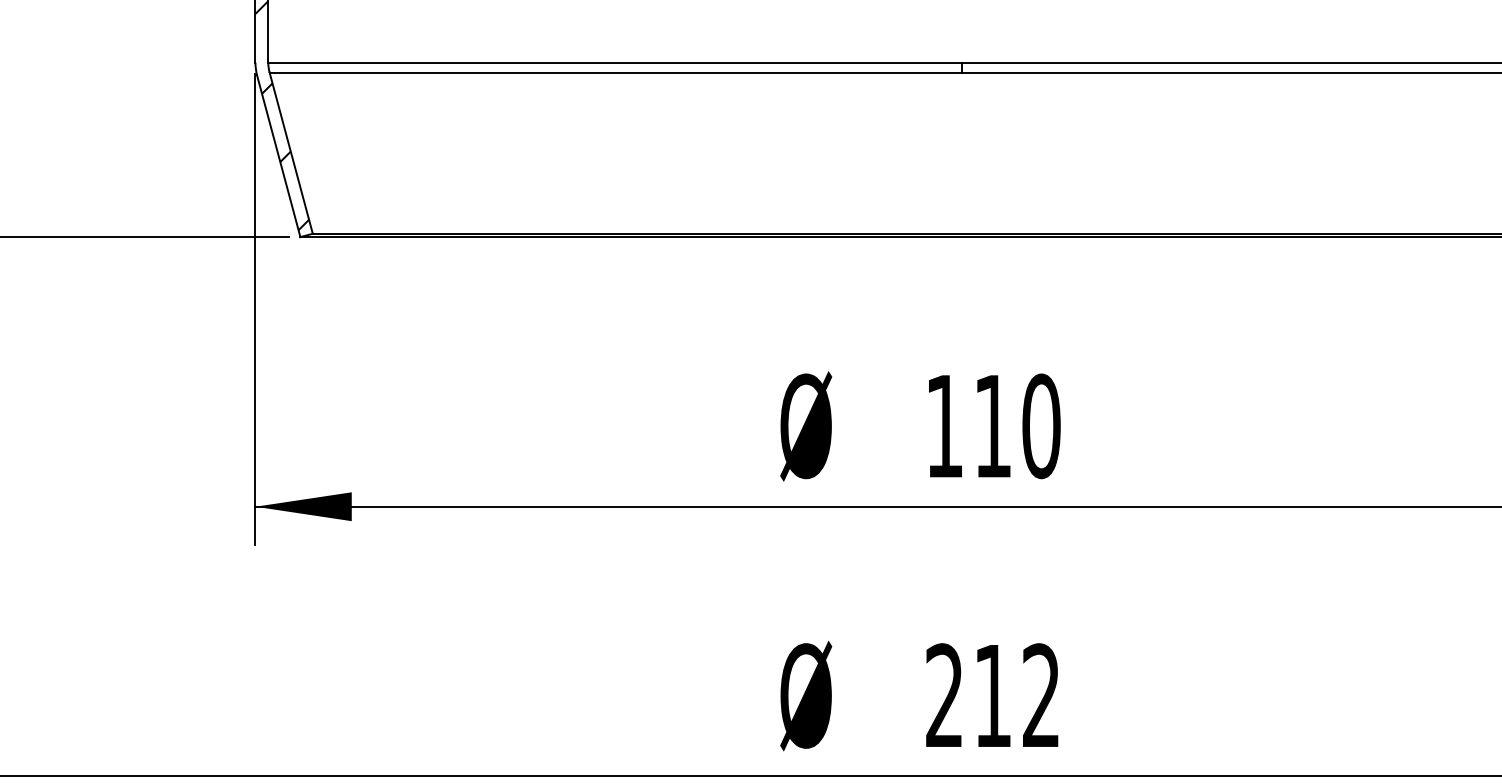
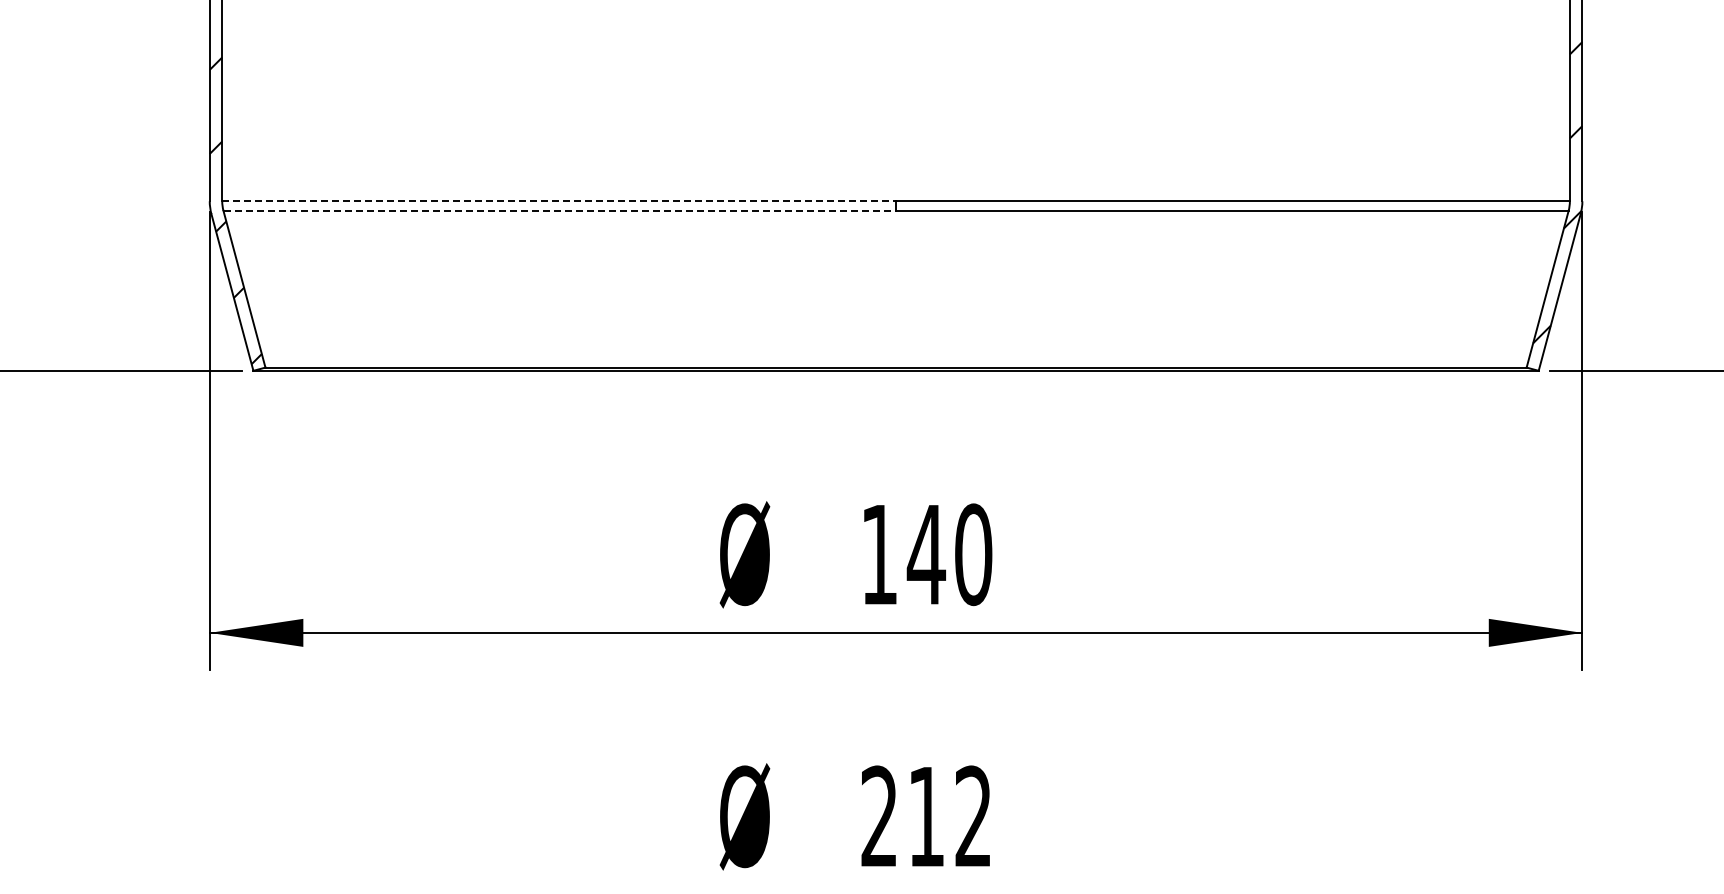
line: (615, 62) -> (559, 201), solid -> dashed
line: (616, 72) -> (560, 210), solid -> dashed
text: (993, 426) -> (926, 554), 110 -> 140

